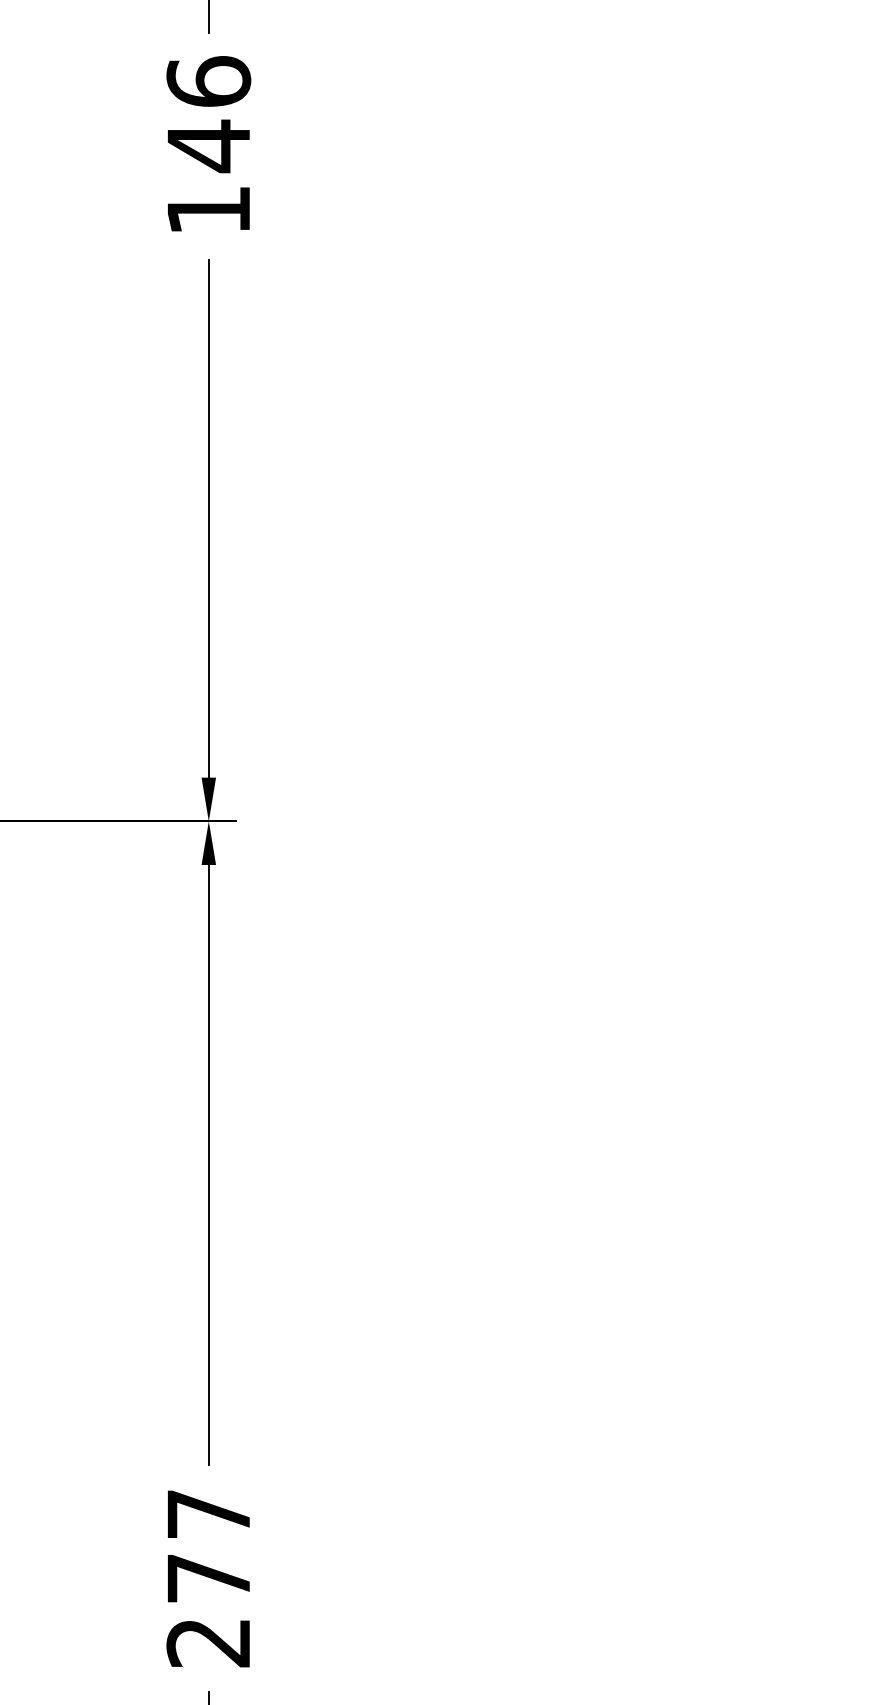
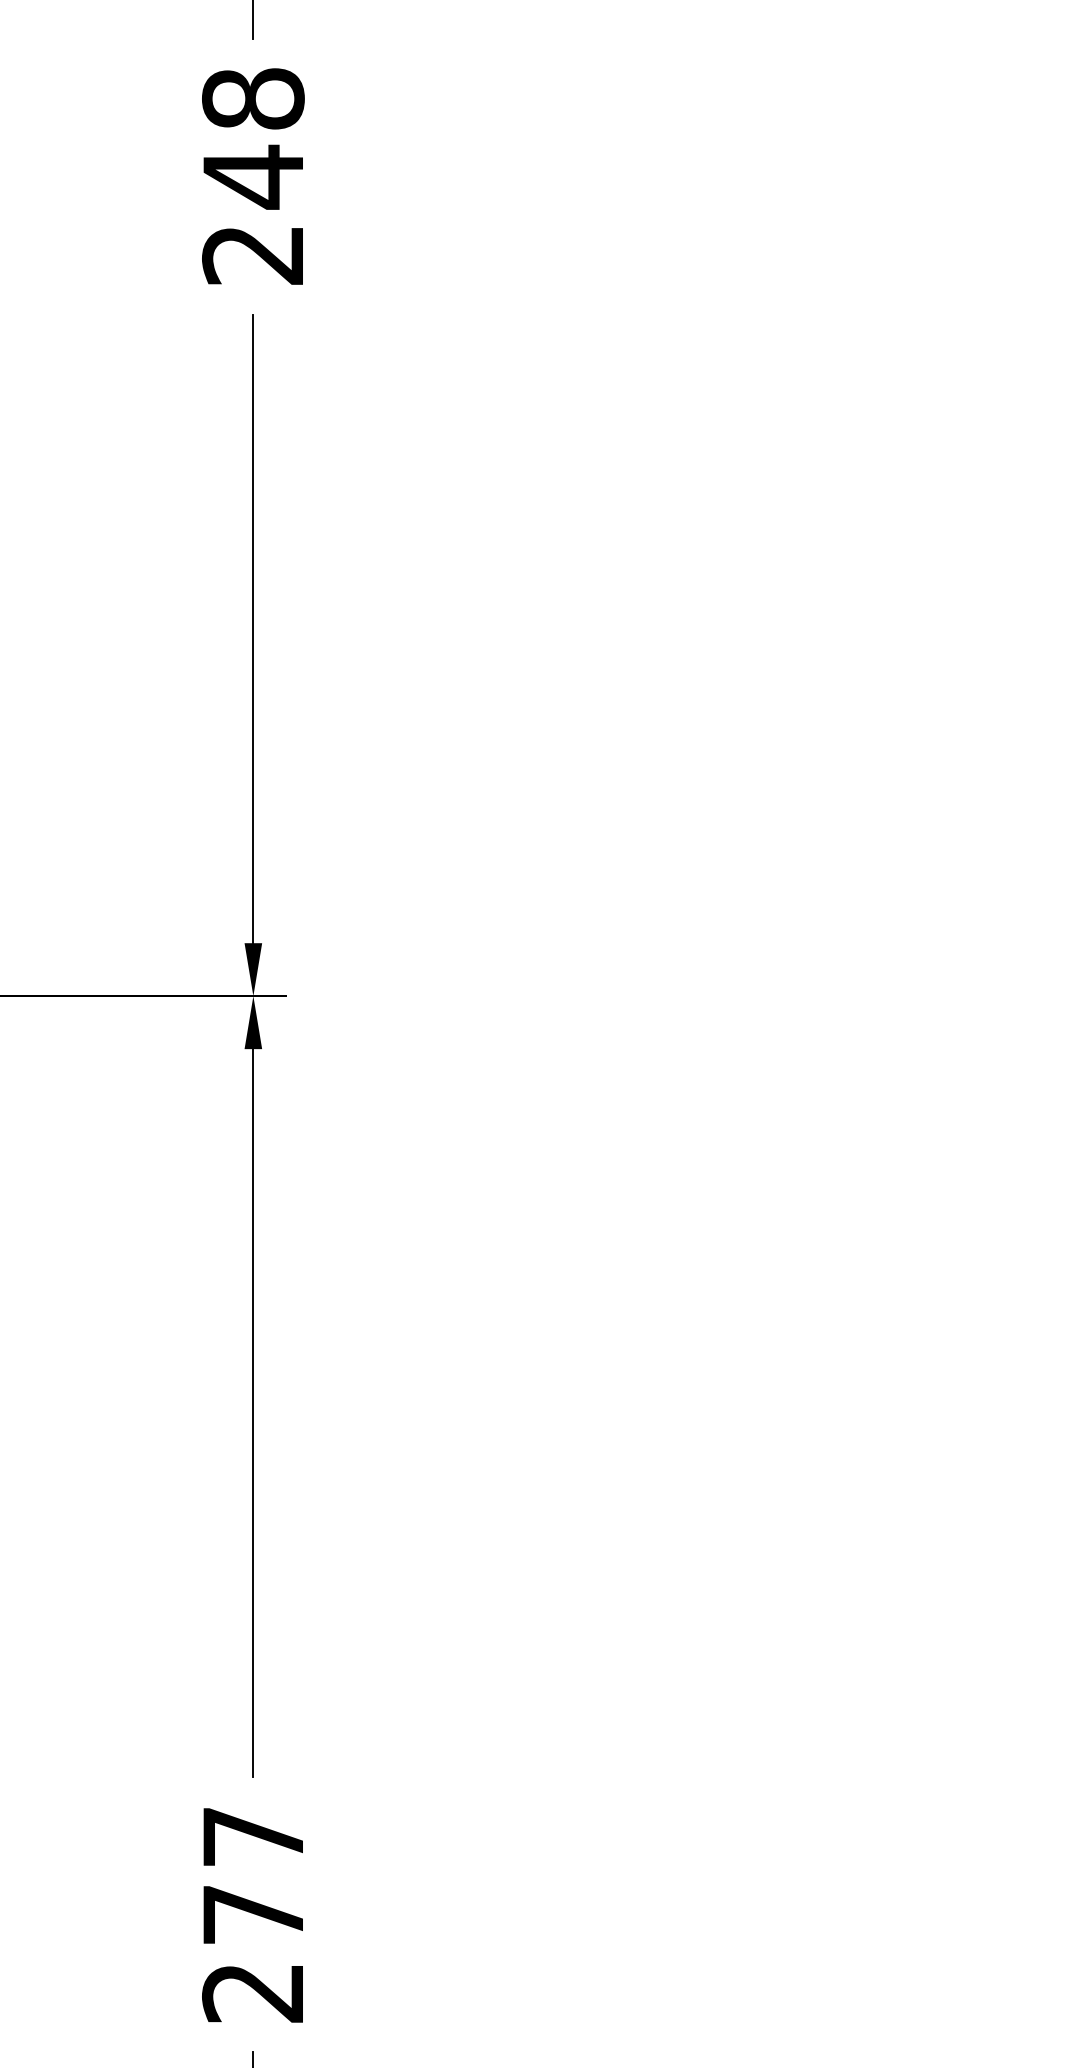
text: (208, 144) -> (253, 175), 146 -> 248

